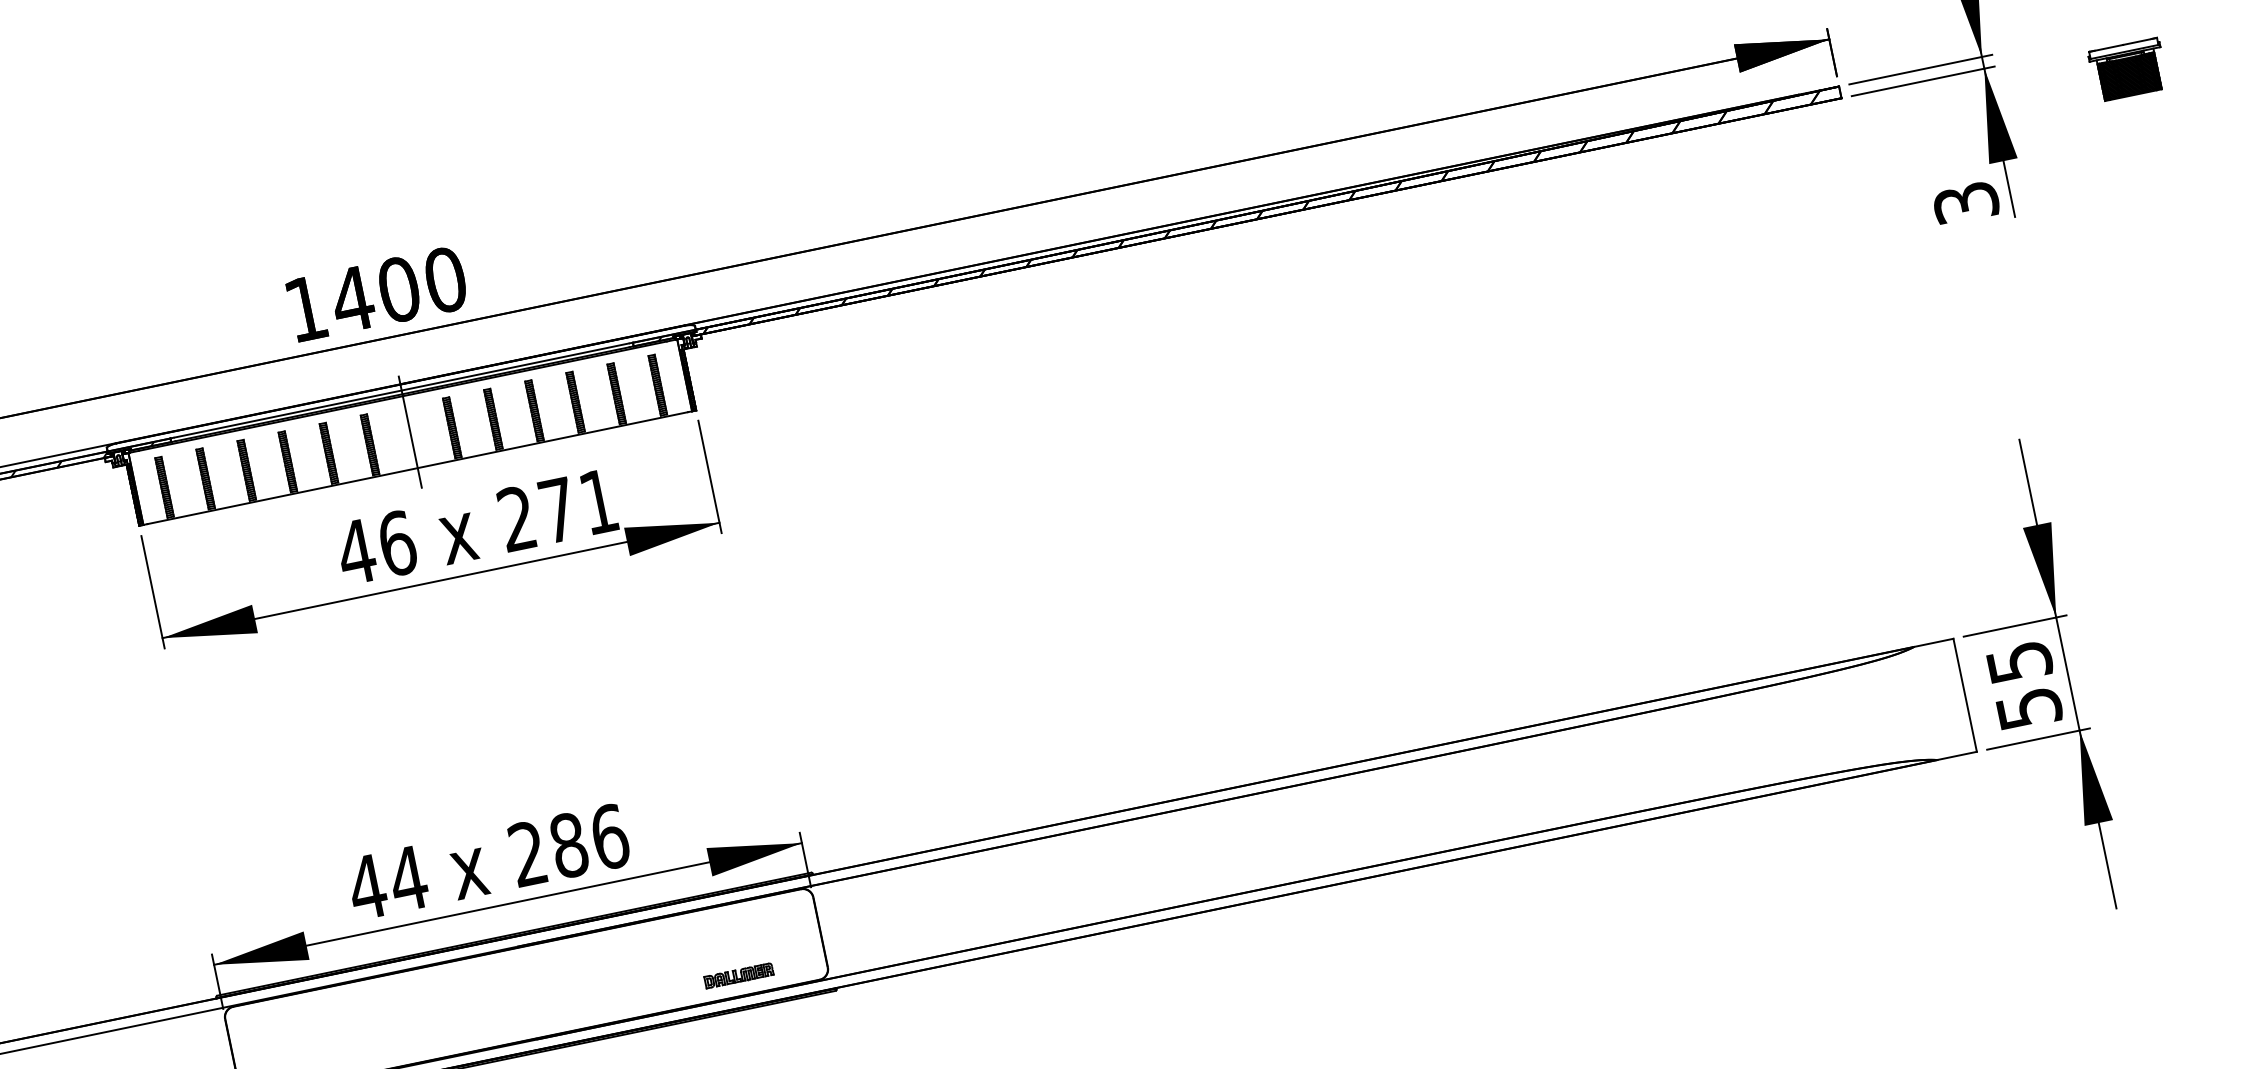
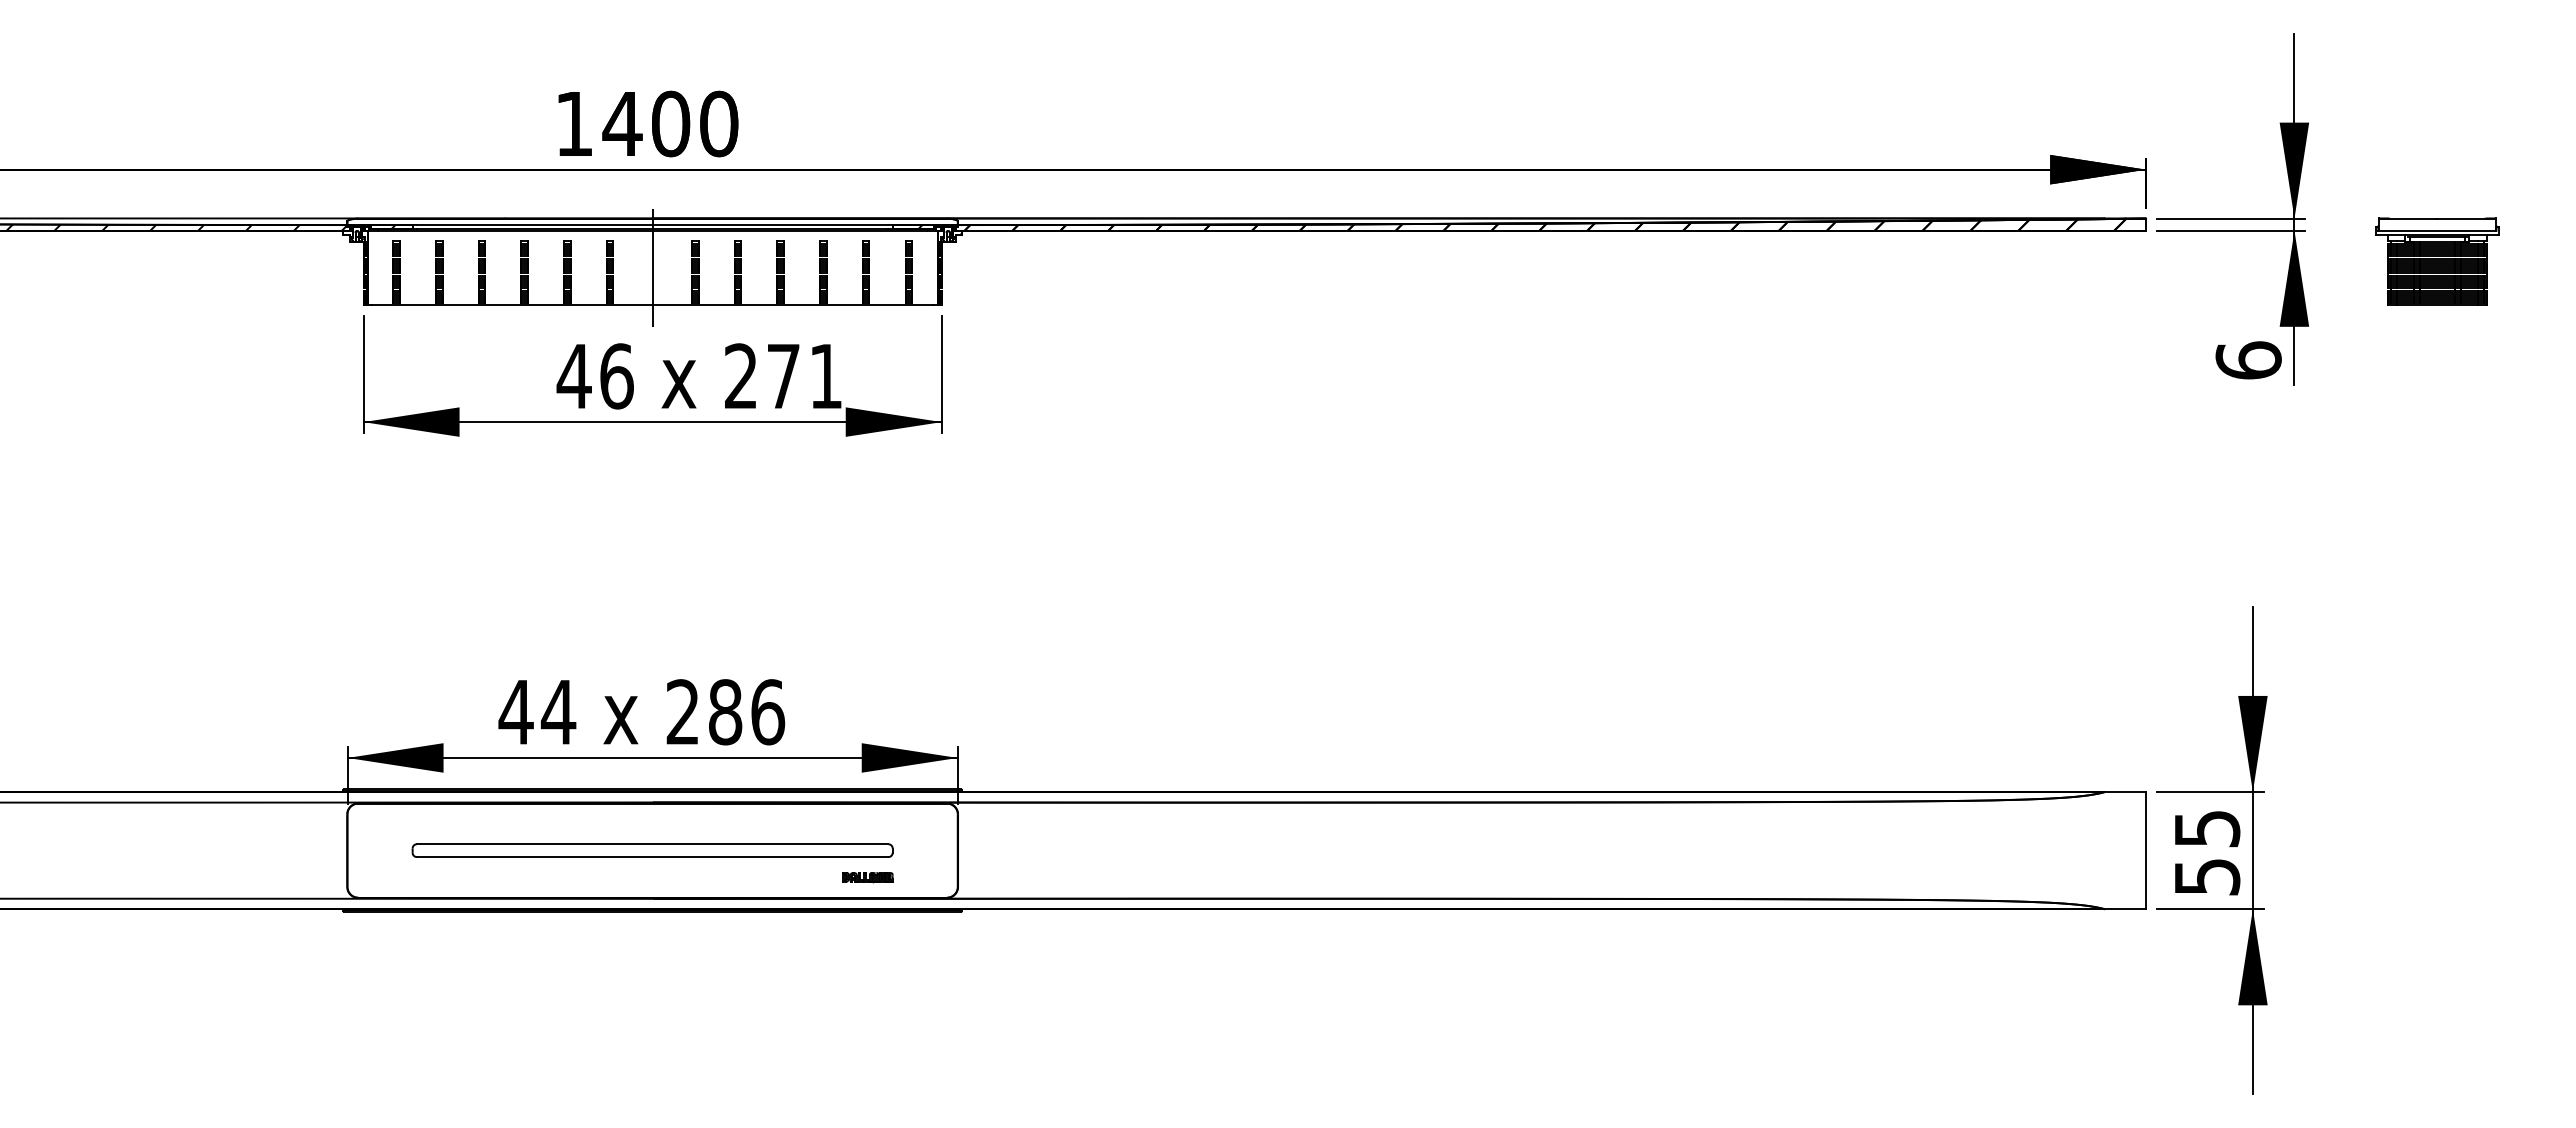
part: (2128, 69) -> (2437, 261), size x1.67
text: (1965, 202) -> (2248, 360), 3 -> 6
part: (738, 976) -> (867, 877), size x0.71
part: (526, 993) -> (652, 850), added

